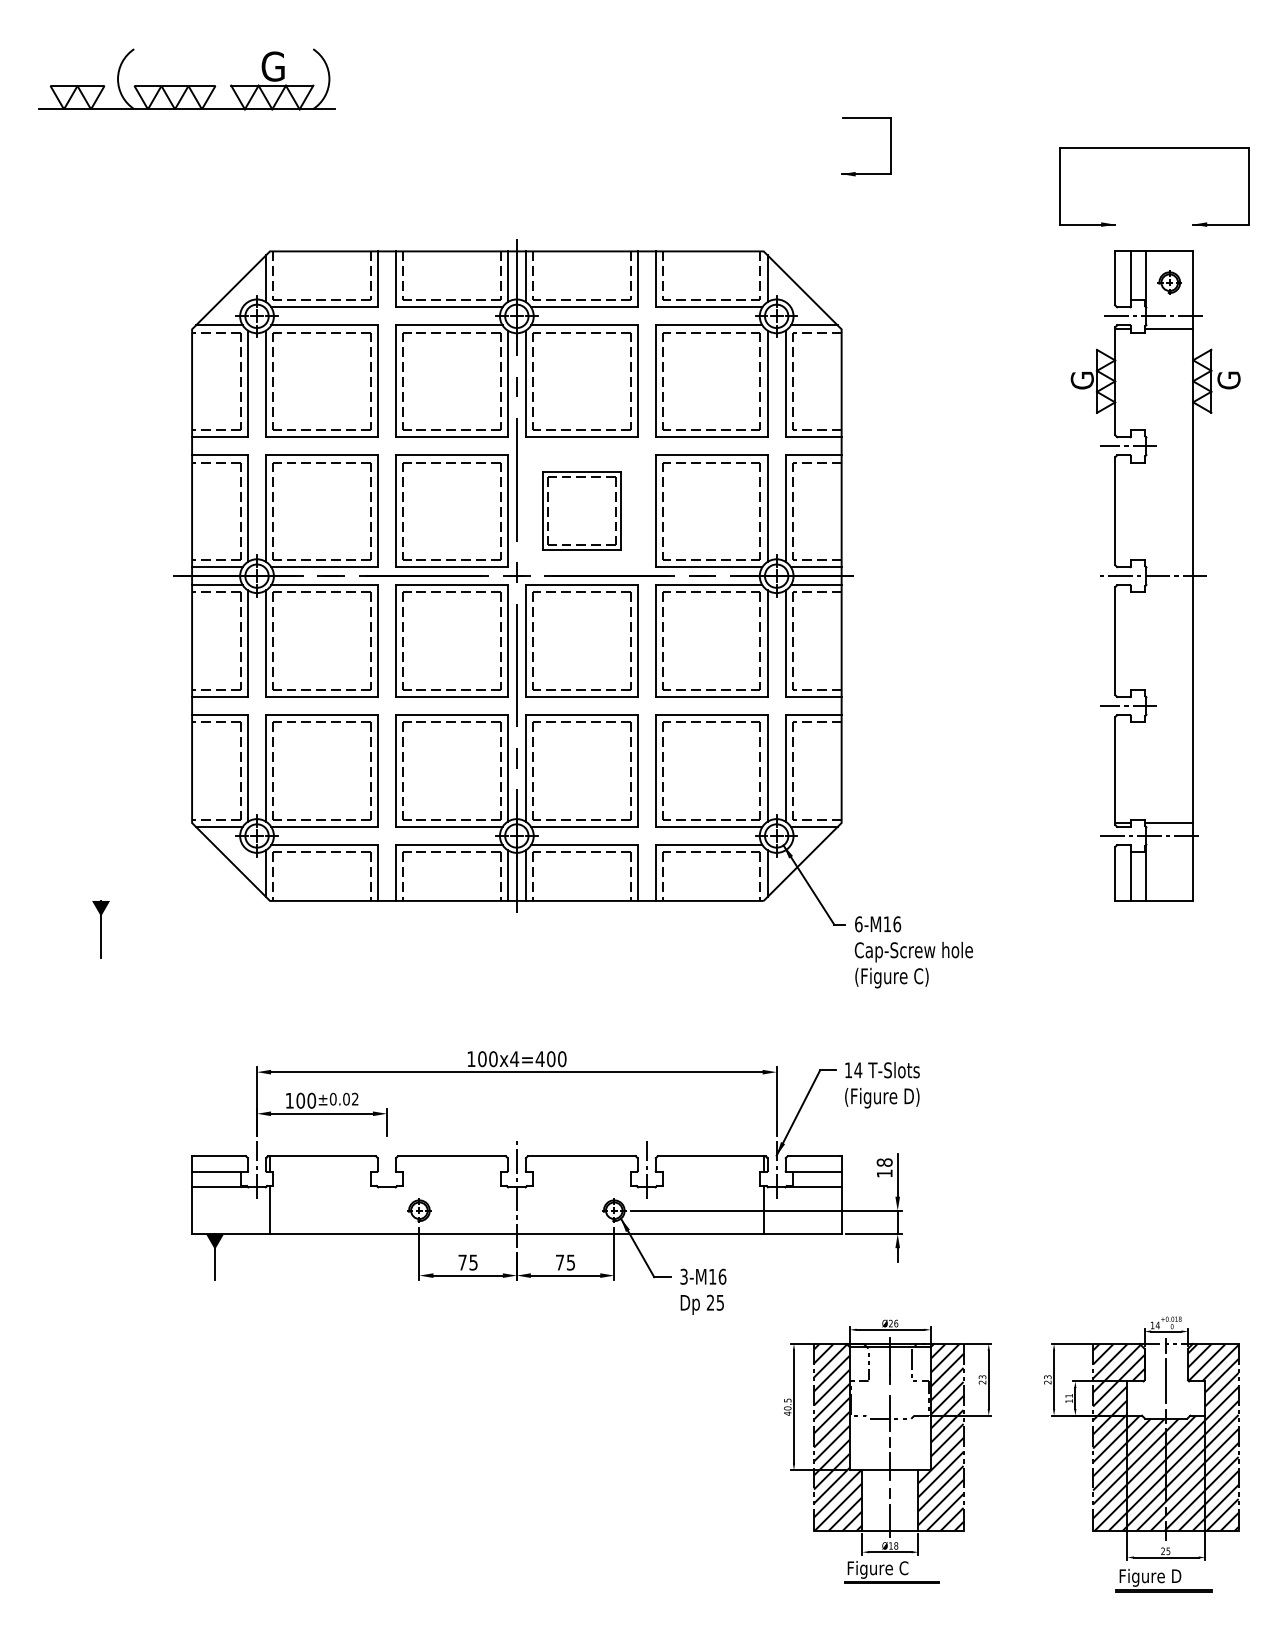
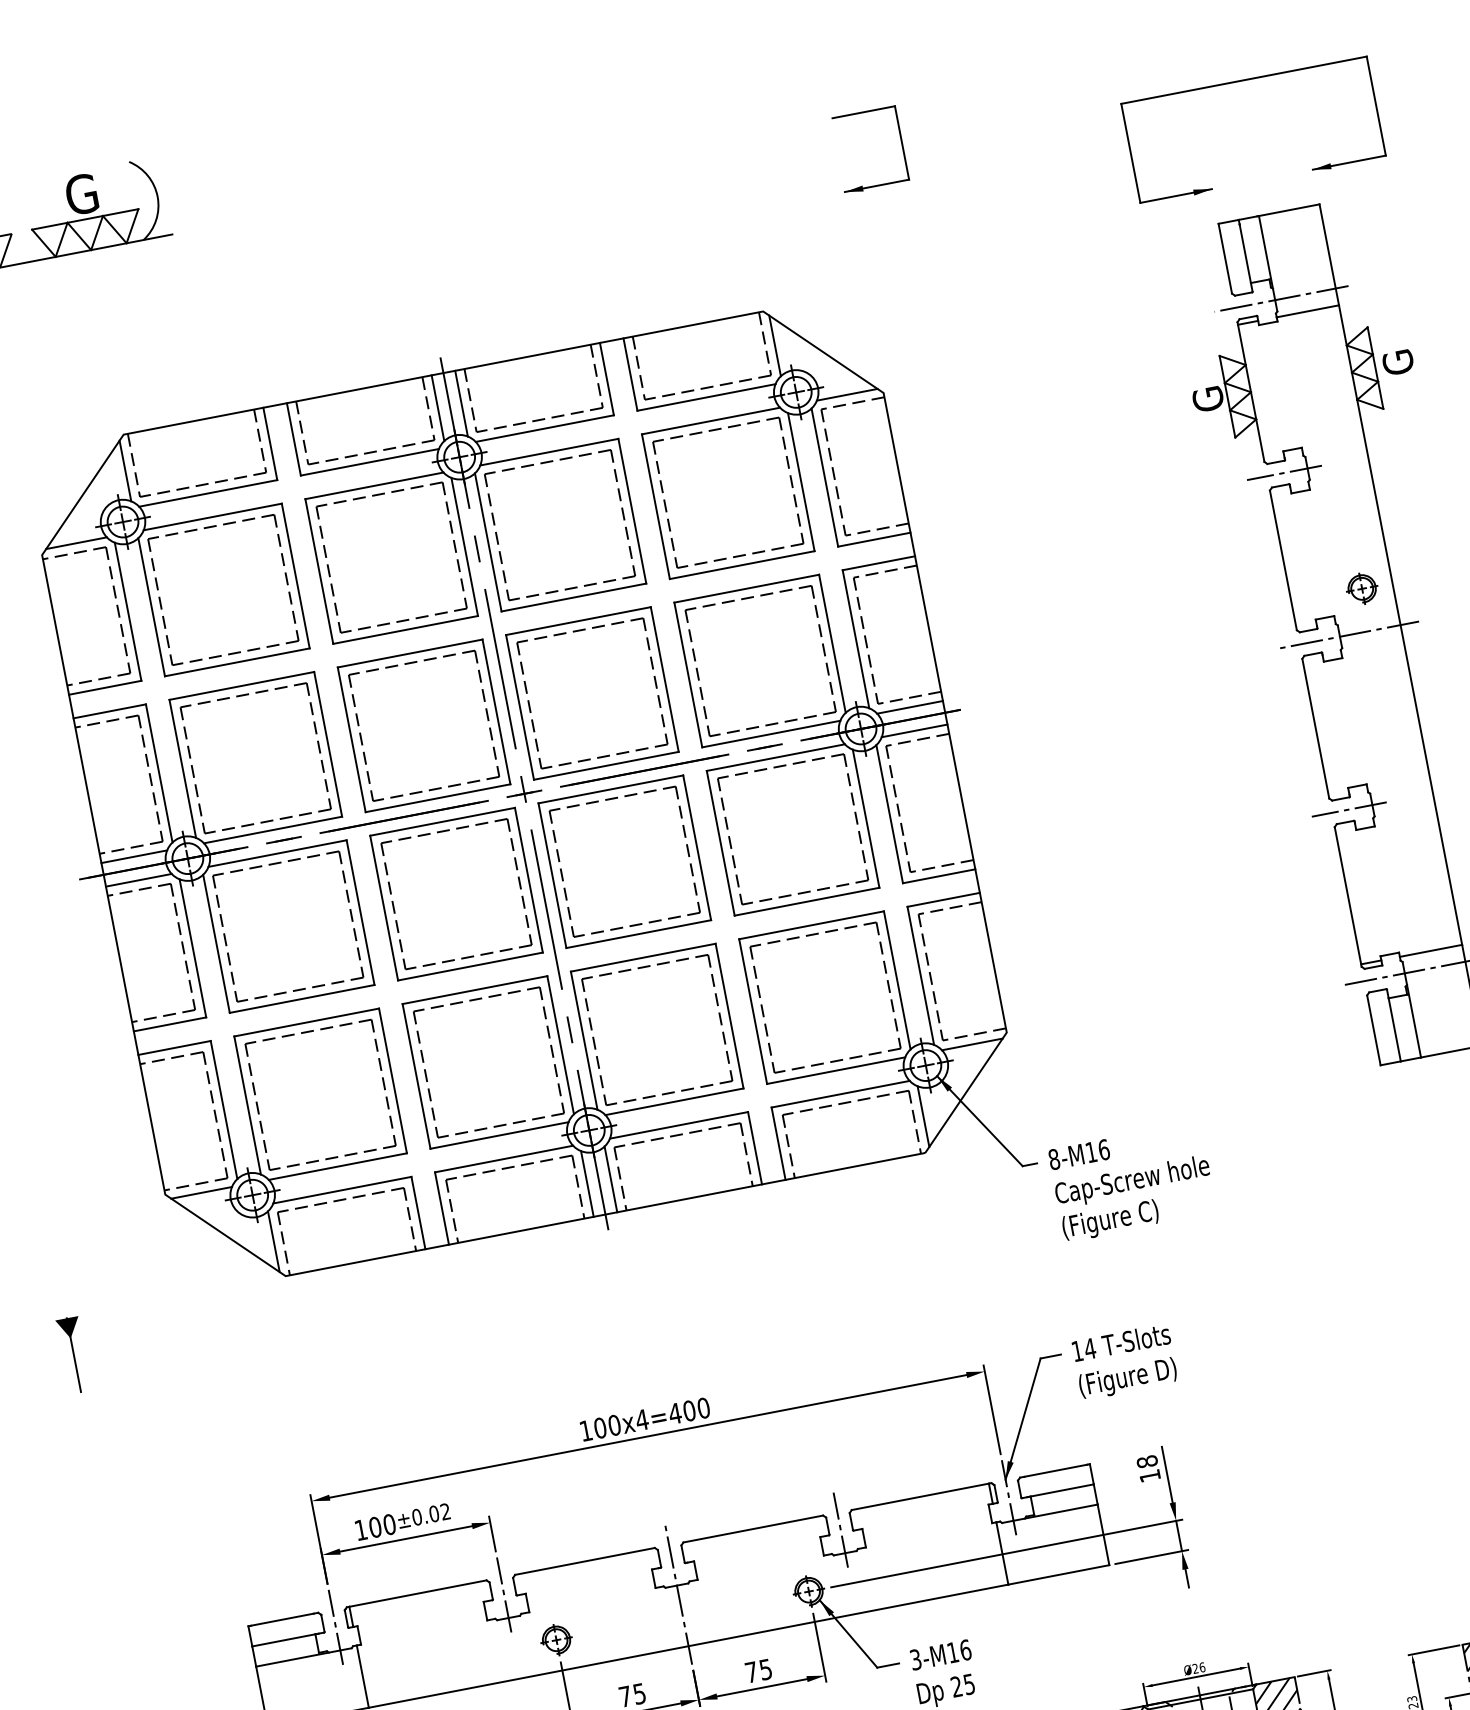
part: (1169, 282) -> (1361, 588), moved
part: (581, 510) -> (591, 692), size x1.43
text: (858, 924) -> (1053, 1159), 6-M16 -> 8-M16
line: (386, 1169) -> (503, 1594), added

